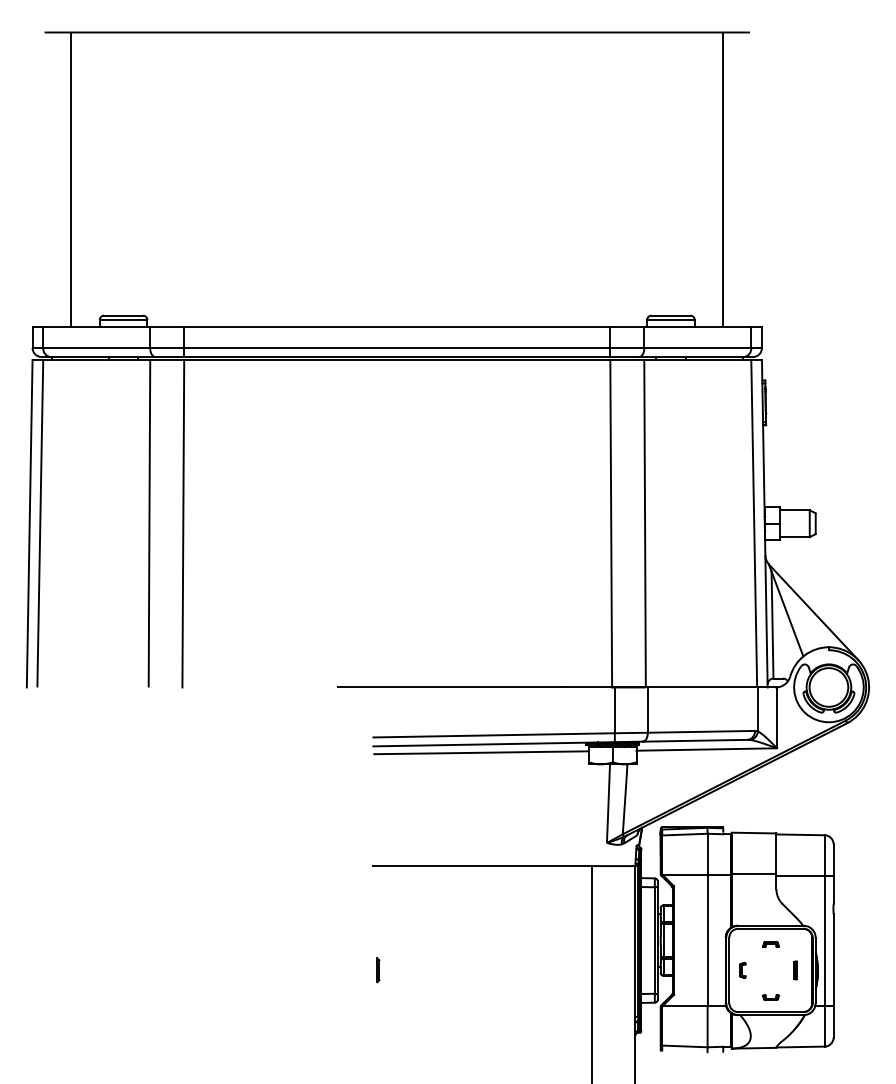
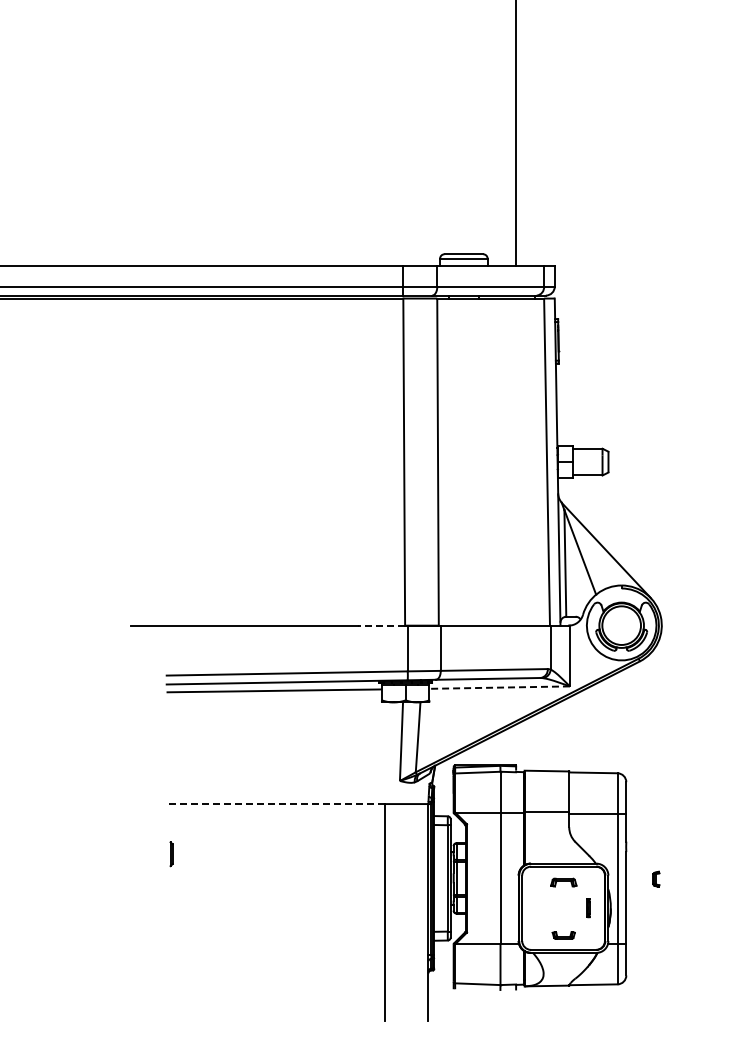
line: (588, 687) -> (381, 625), solid -> dashed
line: (706, 749) -> (499, 687), solid -> dashed
line: (481, 866) -> (274, 804), solid -> dashed
part: (770, 944) -> (563, 882), size x1.6
part: (742, 969) -> (656, 878), moved
line: (378, 970) -> (171, 854), moved
part: (770, 997) -> (563, 935), size x1.4

